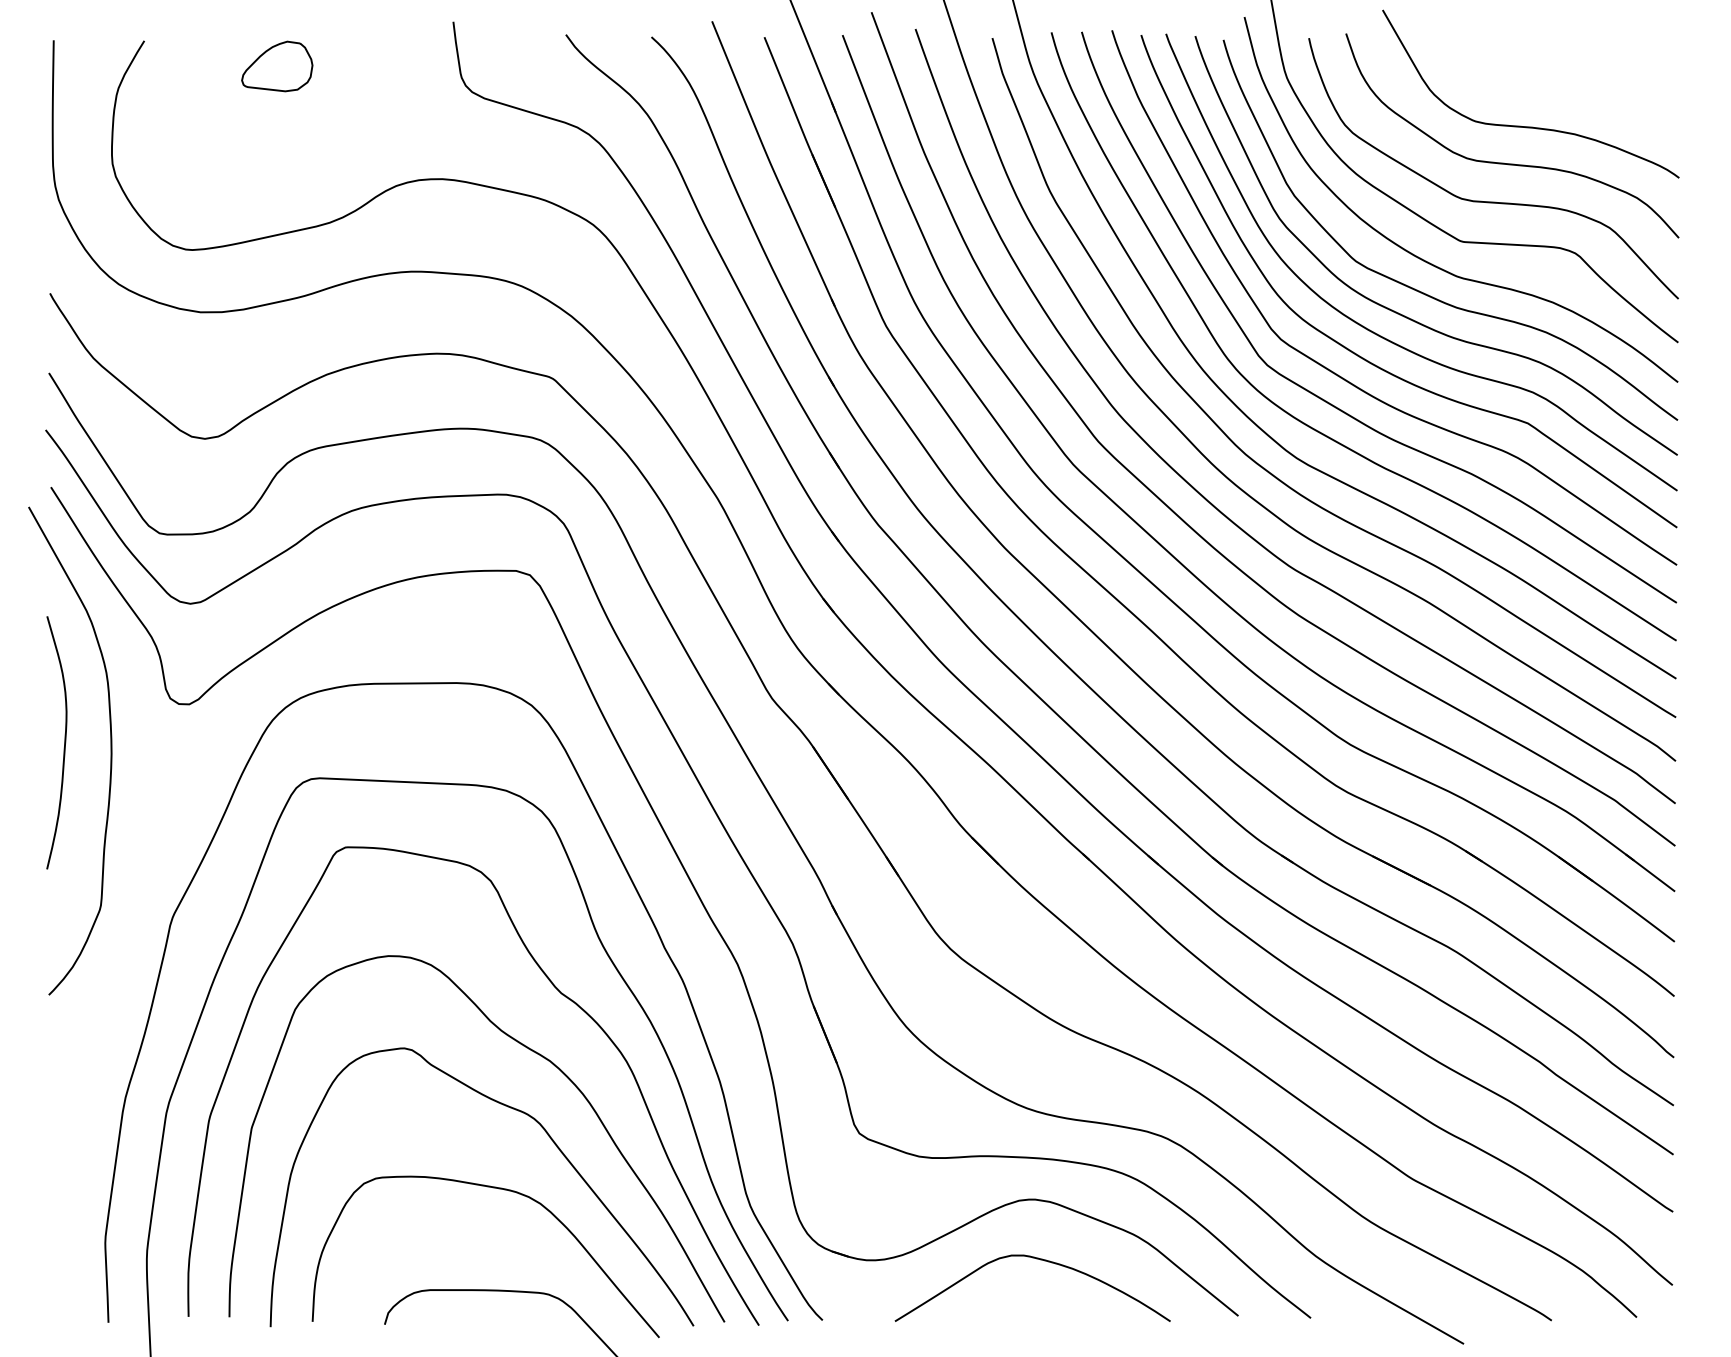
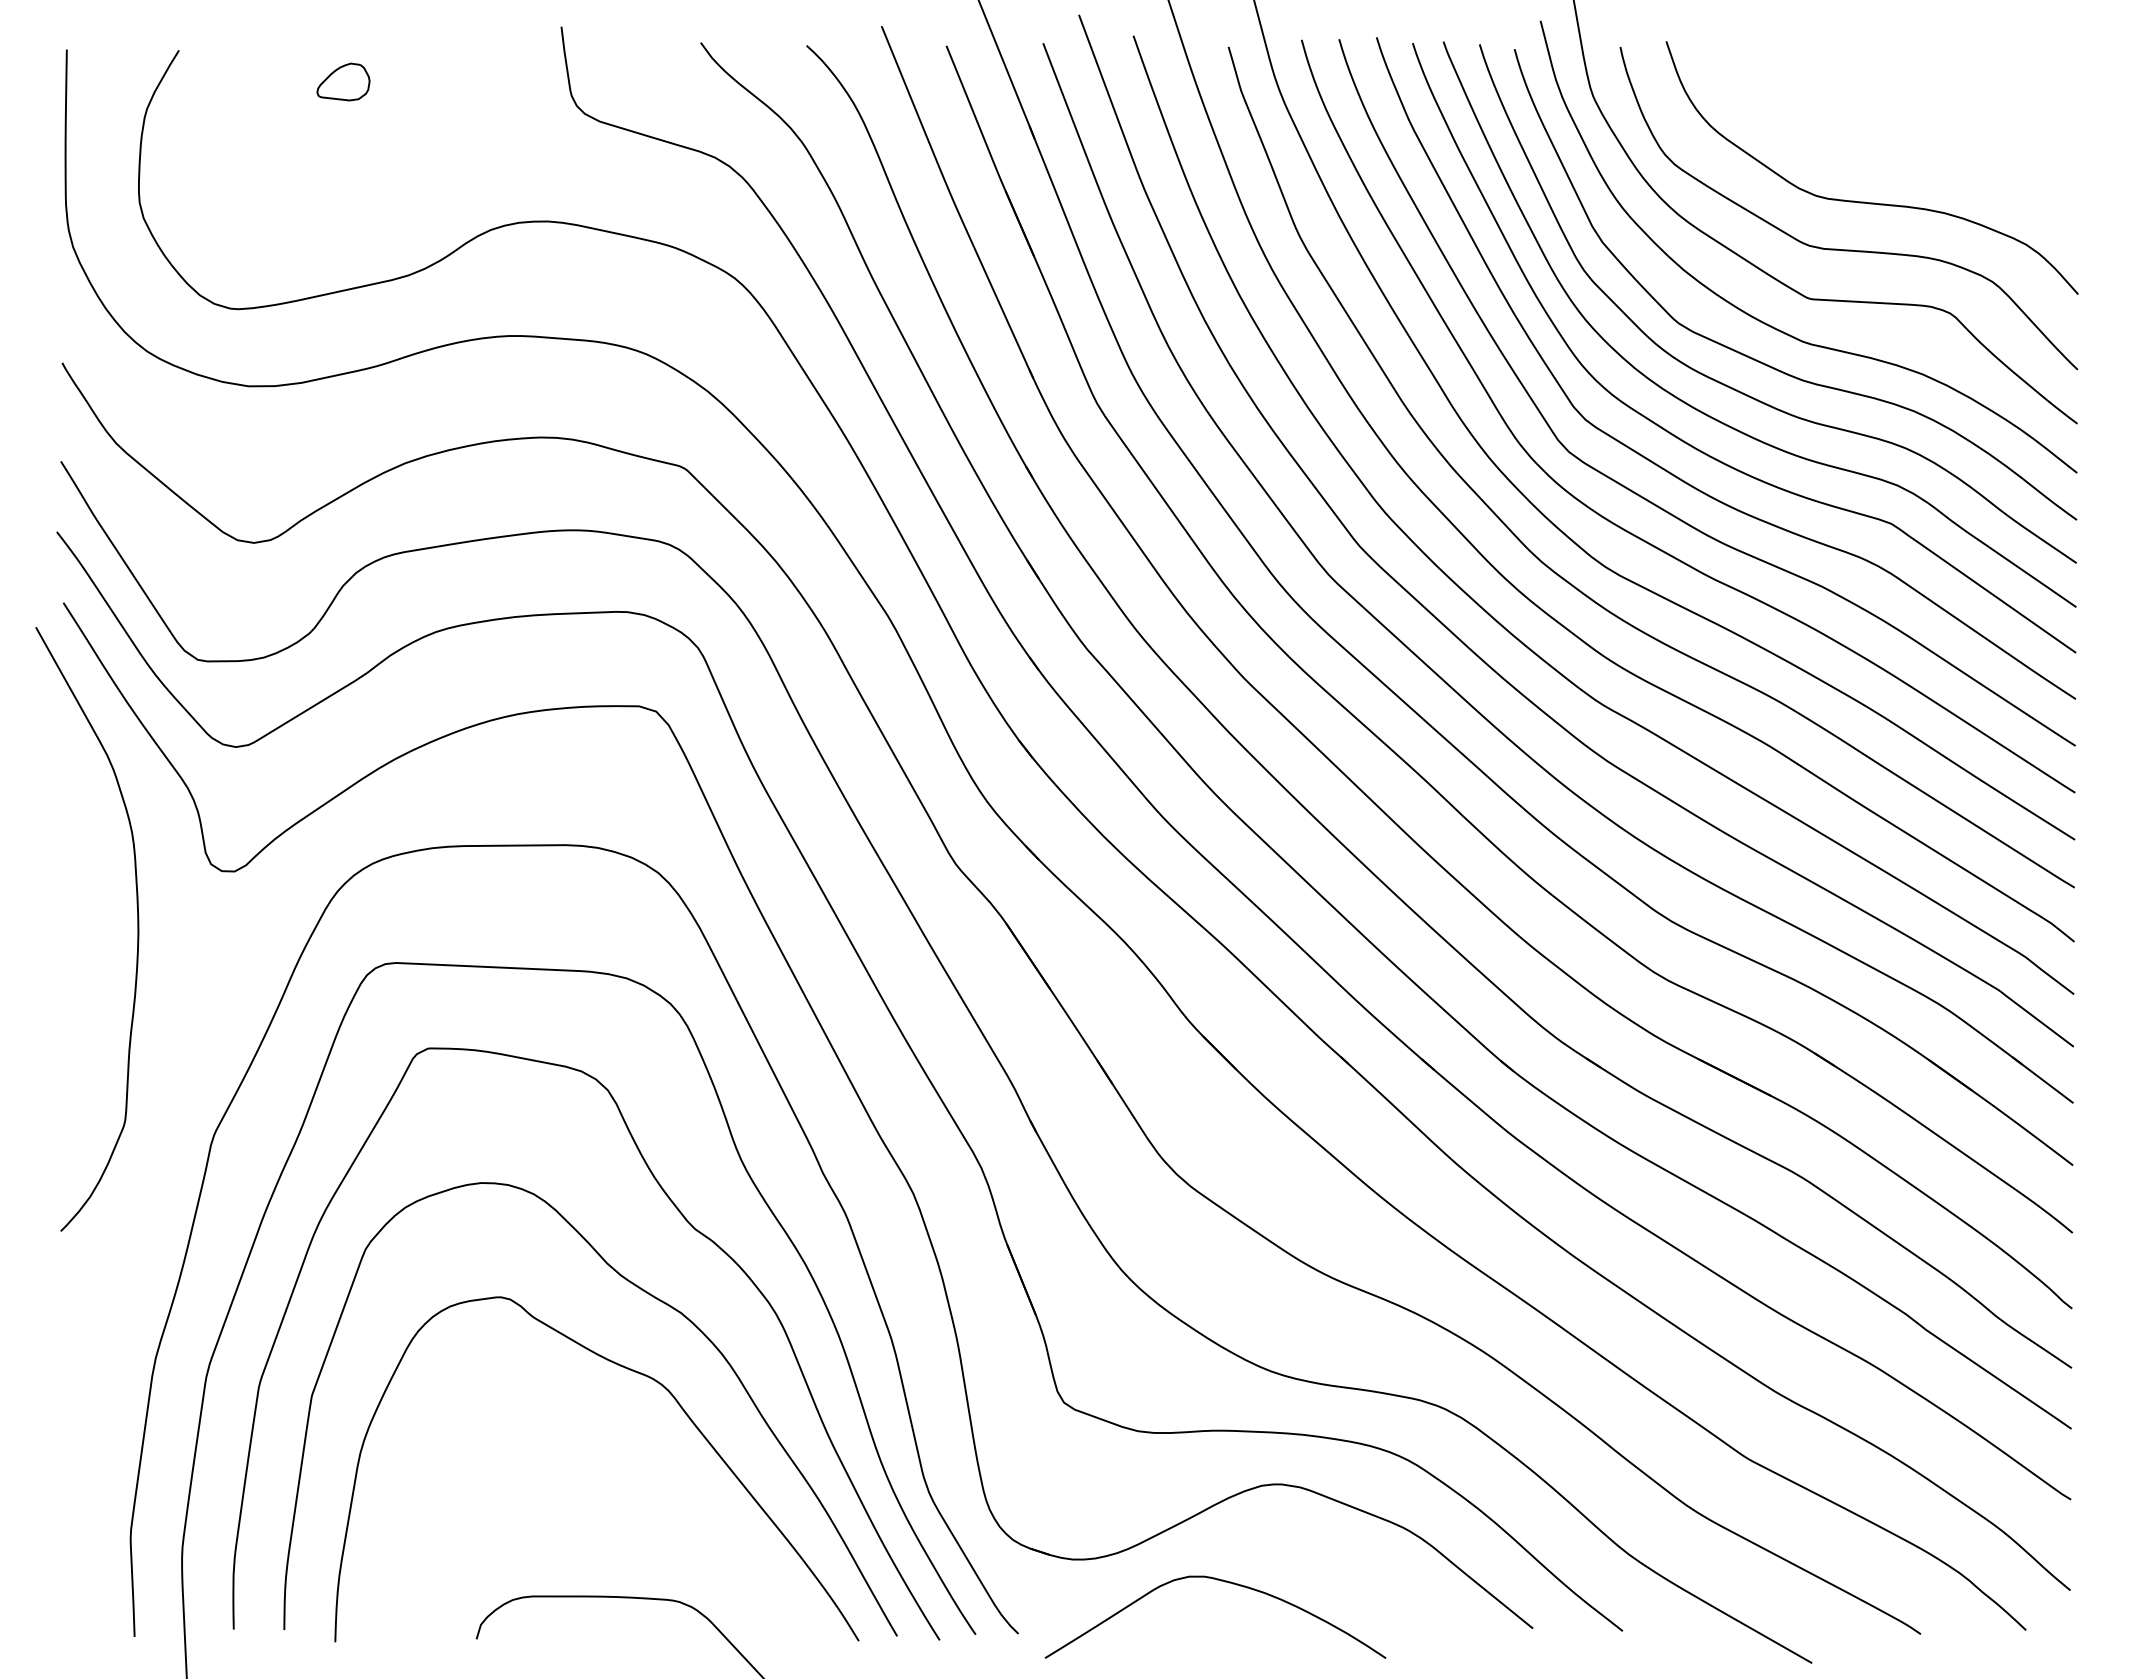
part: (277, 66) -> (343, 81), size x0.6
curve: (1530, 126) -> (1894, 156), removed
curve: (63, 745) -> (79, 922), removed
curve: (498, 1189) -> (617, 1471), removed
curve: (1040, 1260) -> (1225, 1582), moved

